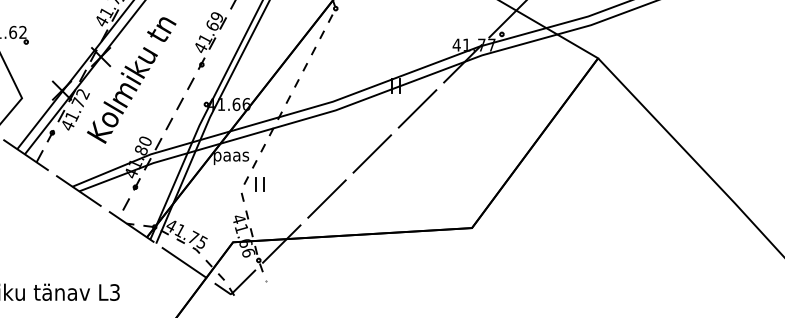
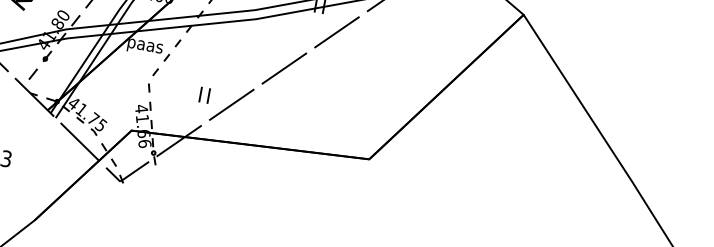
part: (259, 184) -> (204, 95), moved

